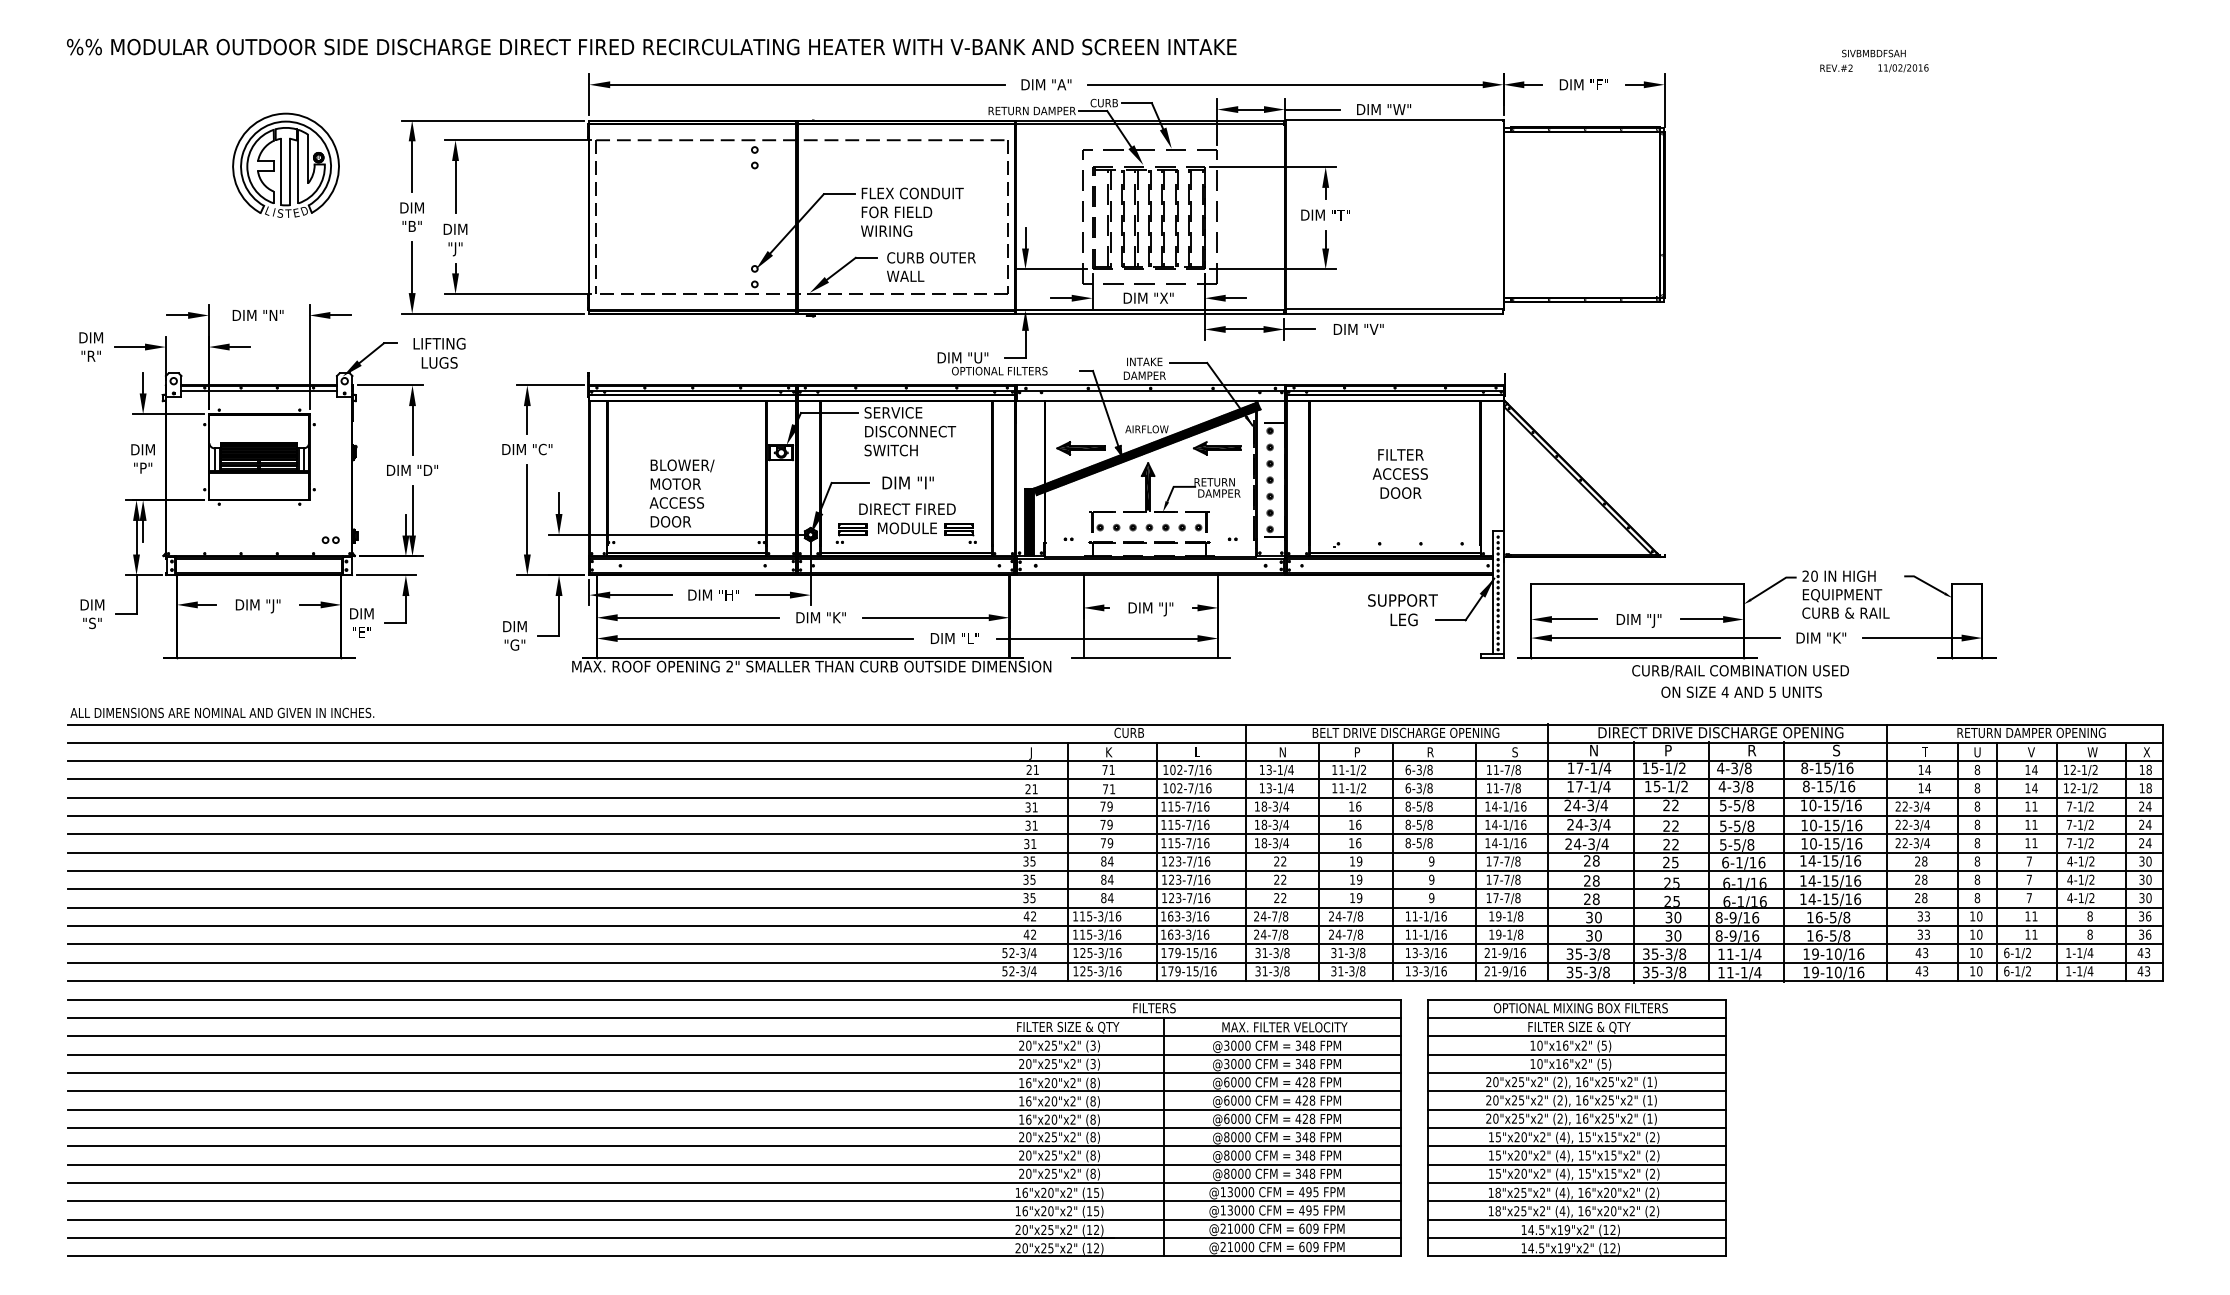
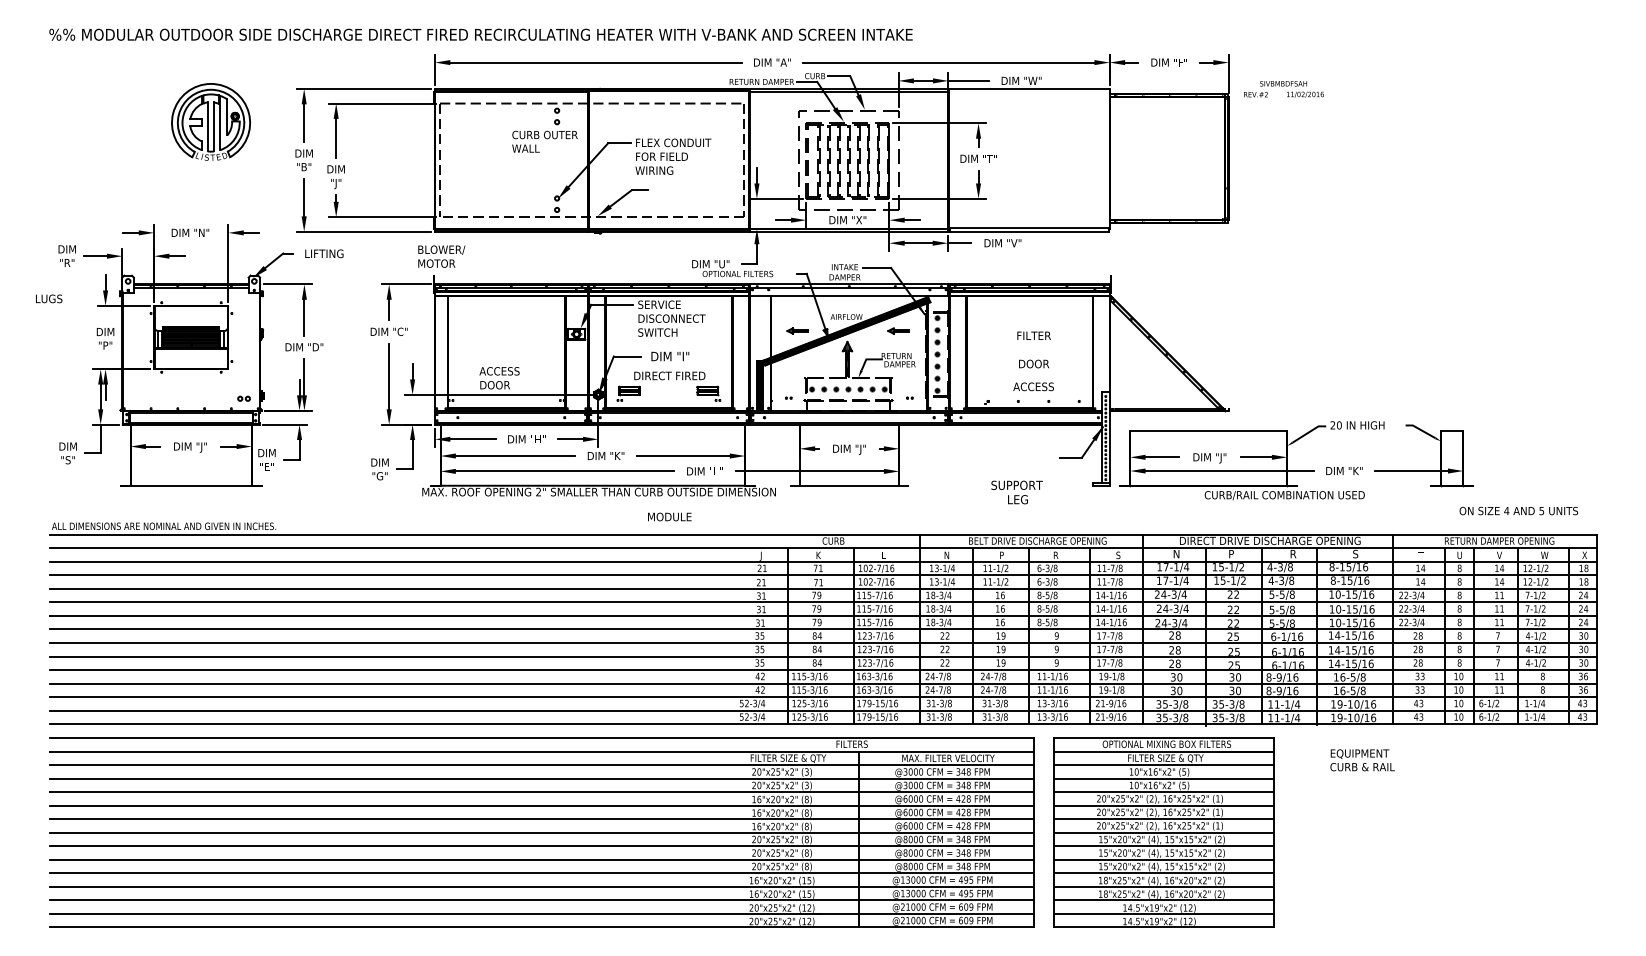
text: (1874, 60) -> (1284, 88), moved
text: (931, 266) -> (545, 141), moved
text: (439, 362) -> (48, 298), moved
part: (1080, 448) -> (797, 331), size x0.6
part: (1217, 448) -> (898, 331), size x0.6
text: (1399, 473) -> (1033, 386), moved
text: (682, 474) -> (441, 256), moved
text: (907, 528) -> (669, 517), moved
text: (1845, 603) -> (1362, 759), moved
text: (1402, 610) -> (1016, 492), moved
text: (1741, 691) -> (1518, 510), moved

